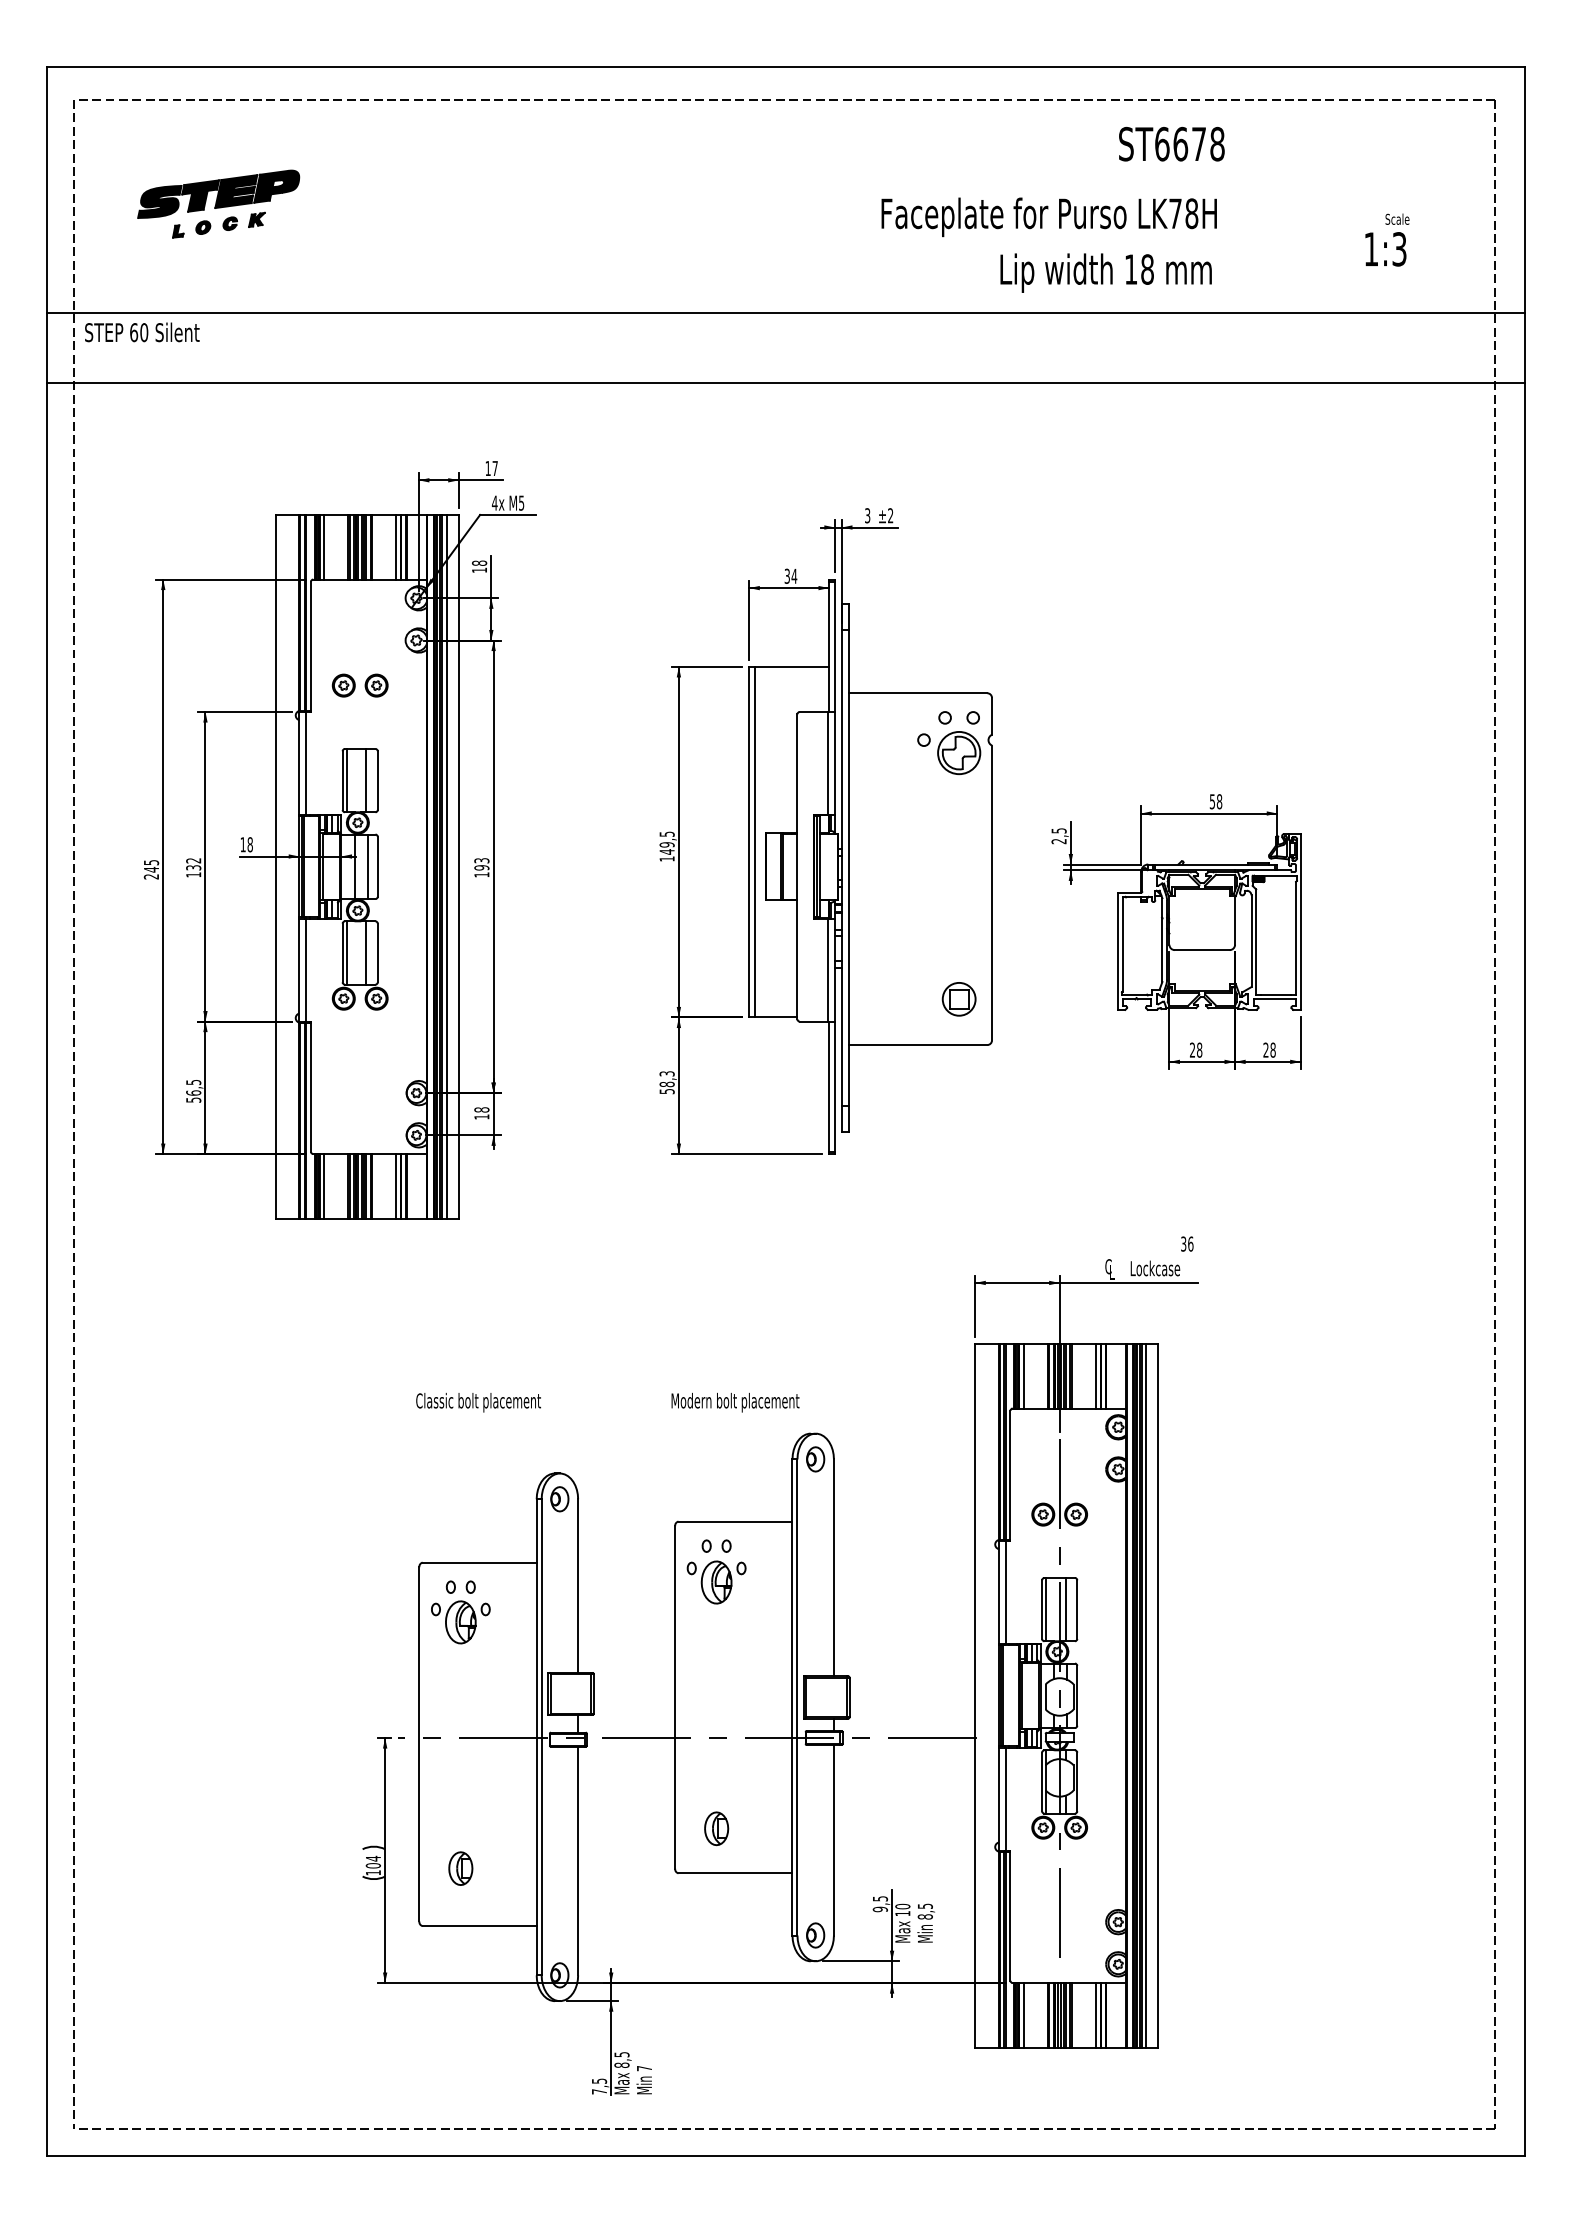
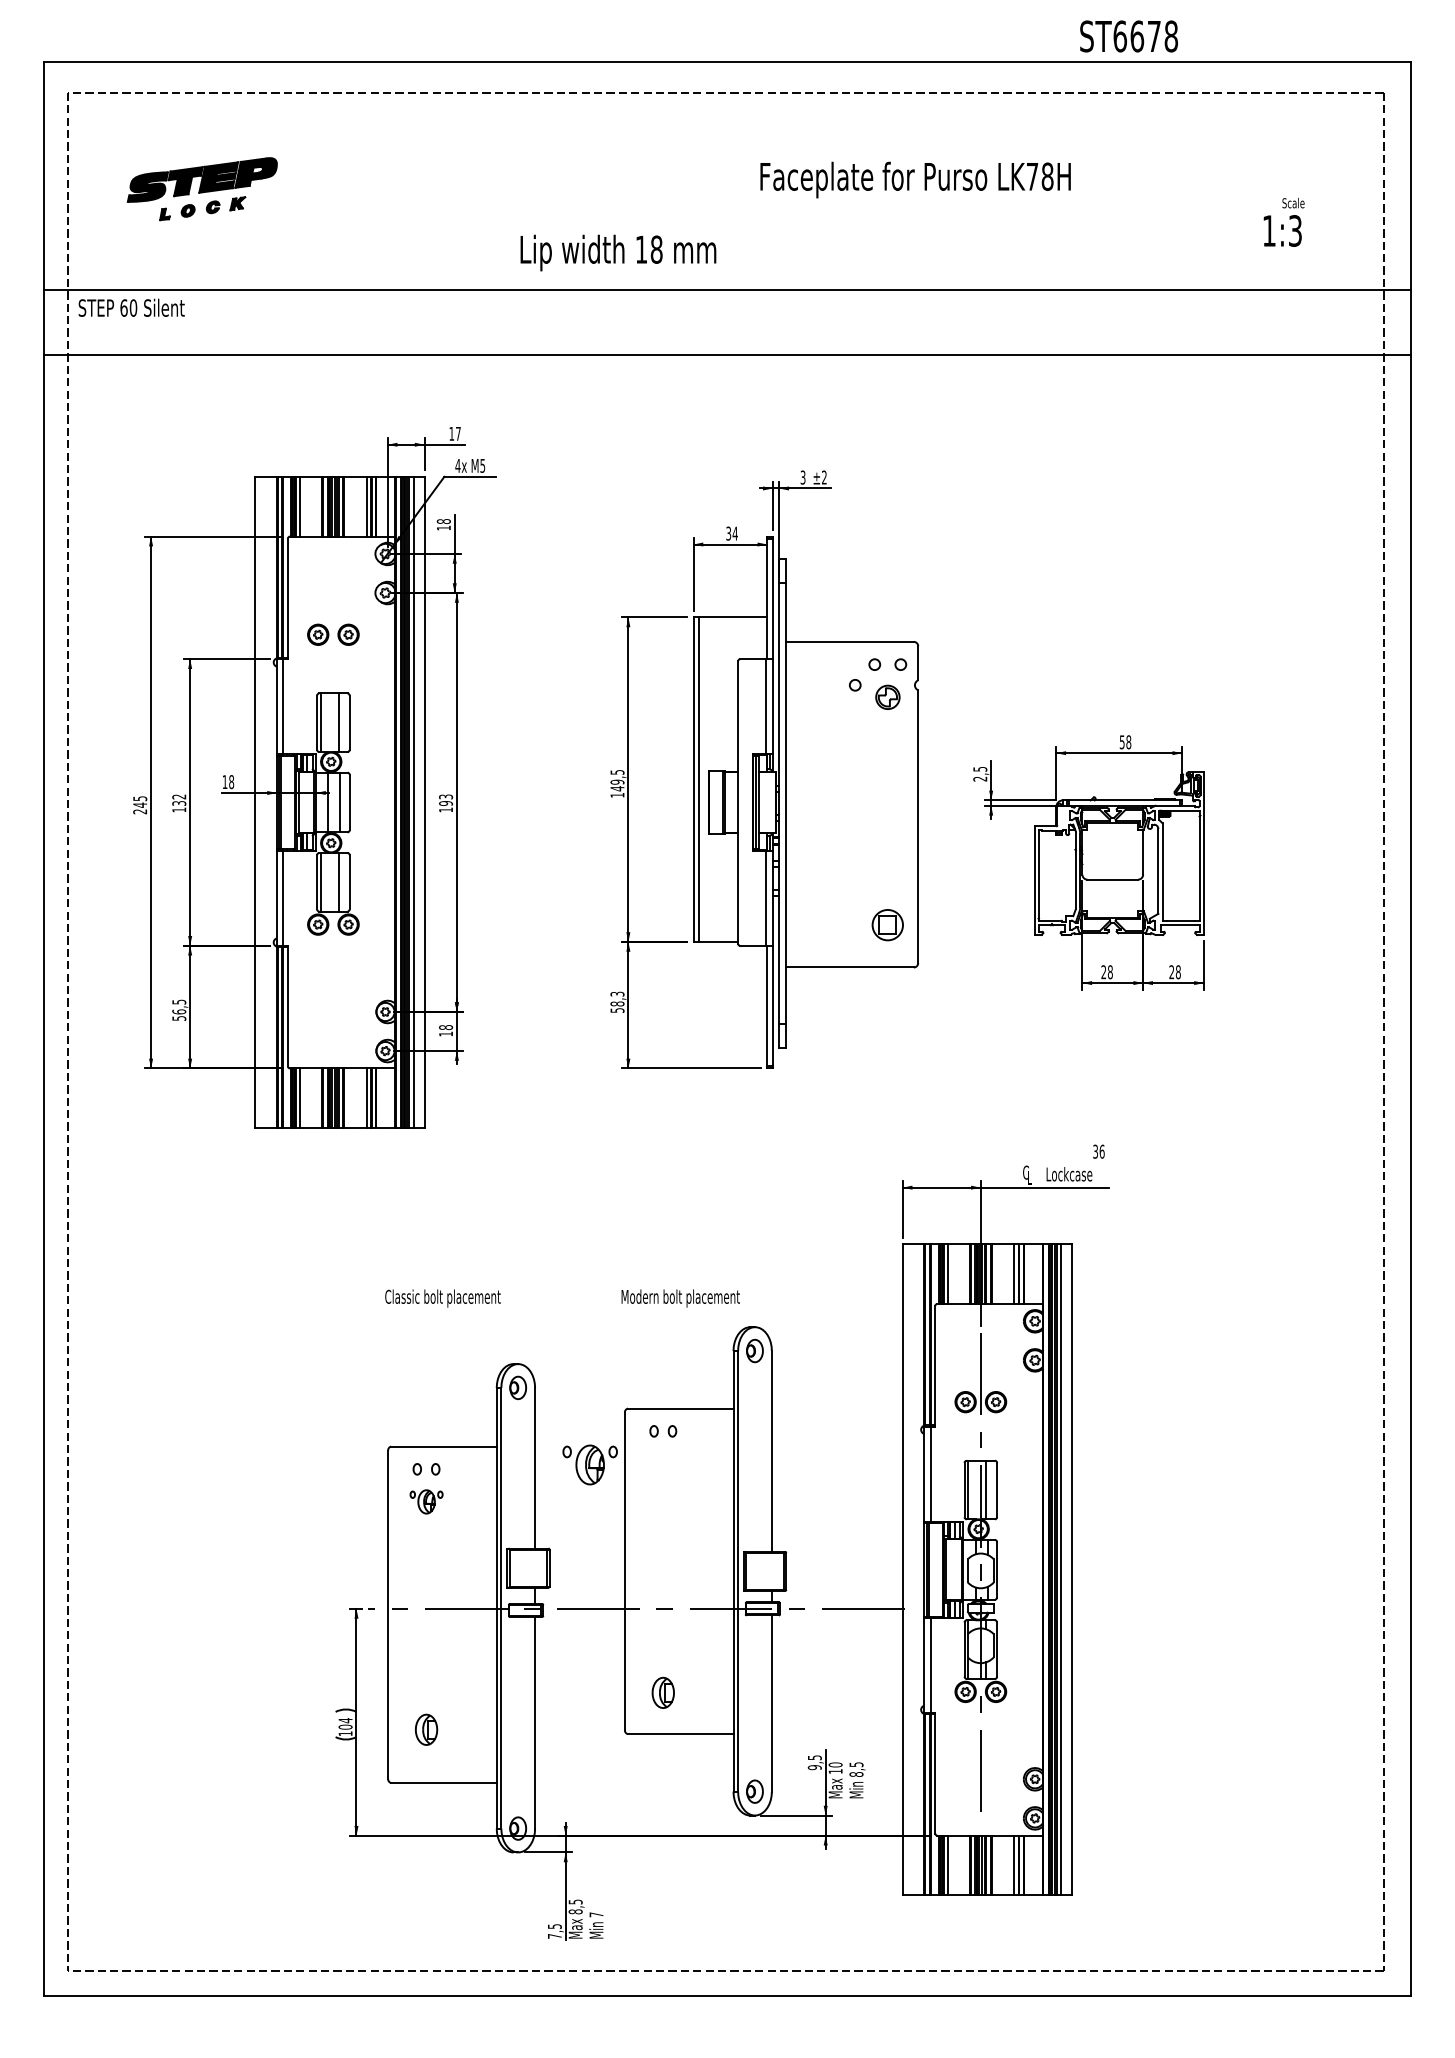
text: (1171, 143) -> (1128, 35), moved
text: (1048, 217) -> (914, 180), moved
text: (1105, 272) -> (617, 252), moved
part: (959, 753) -> (888, 697), size x0.6
part: (716, 1582) -> (590, 1464), moved
part: (460, 1622) -> (426, 1501), size x0.6

